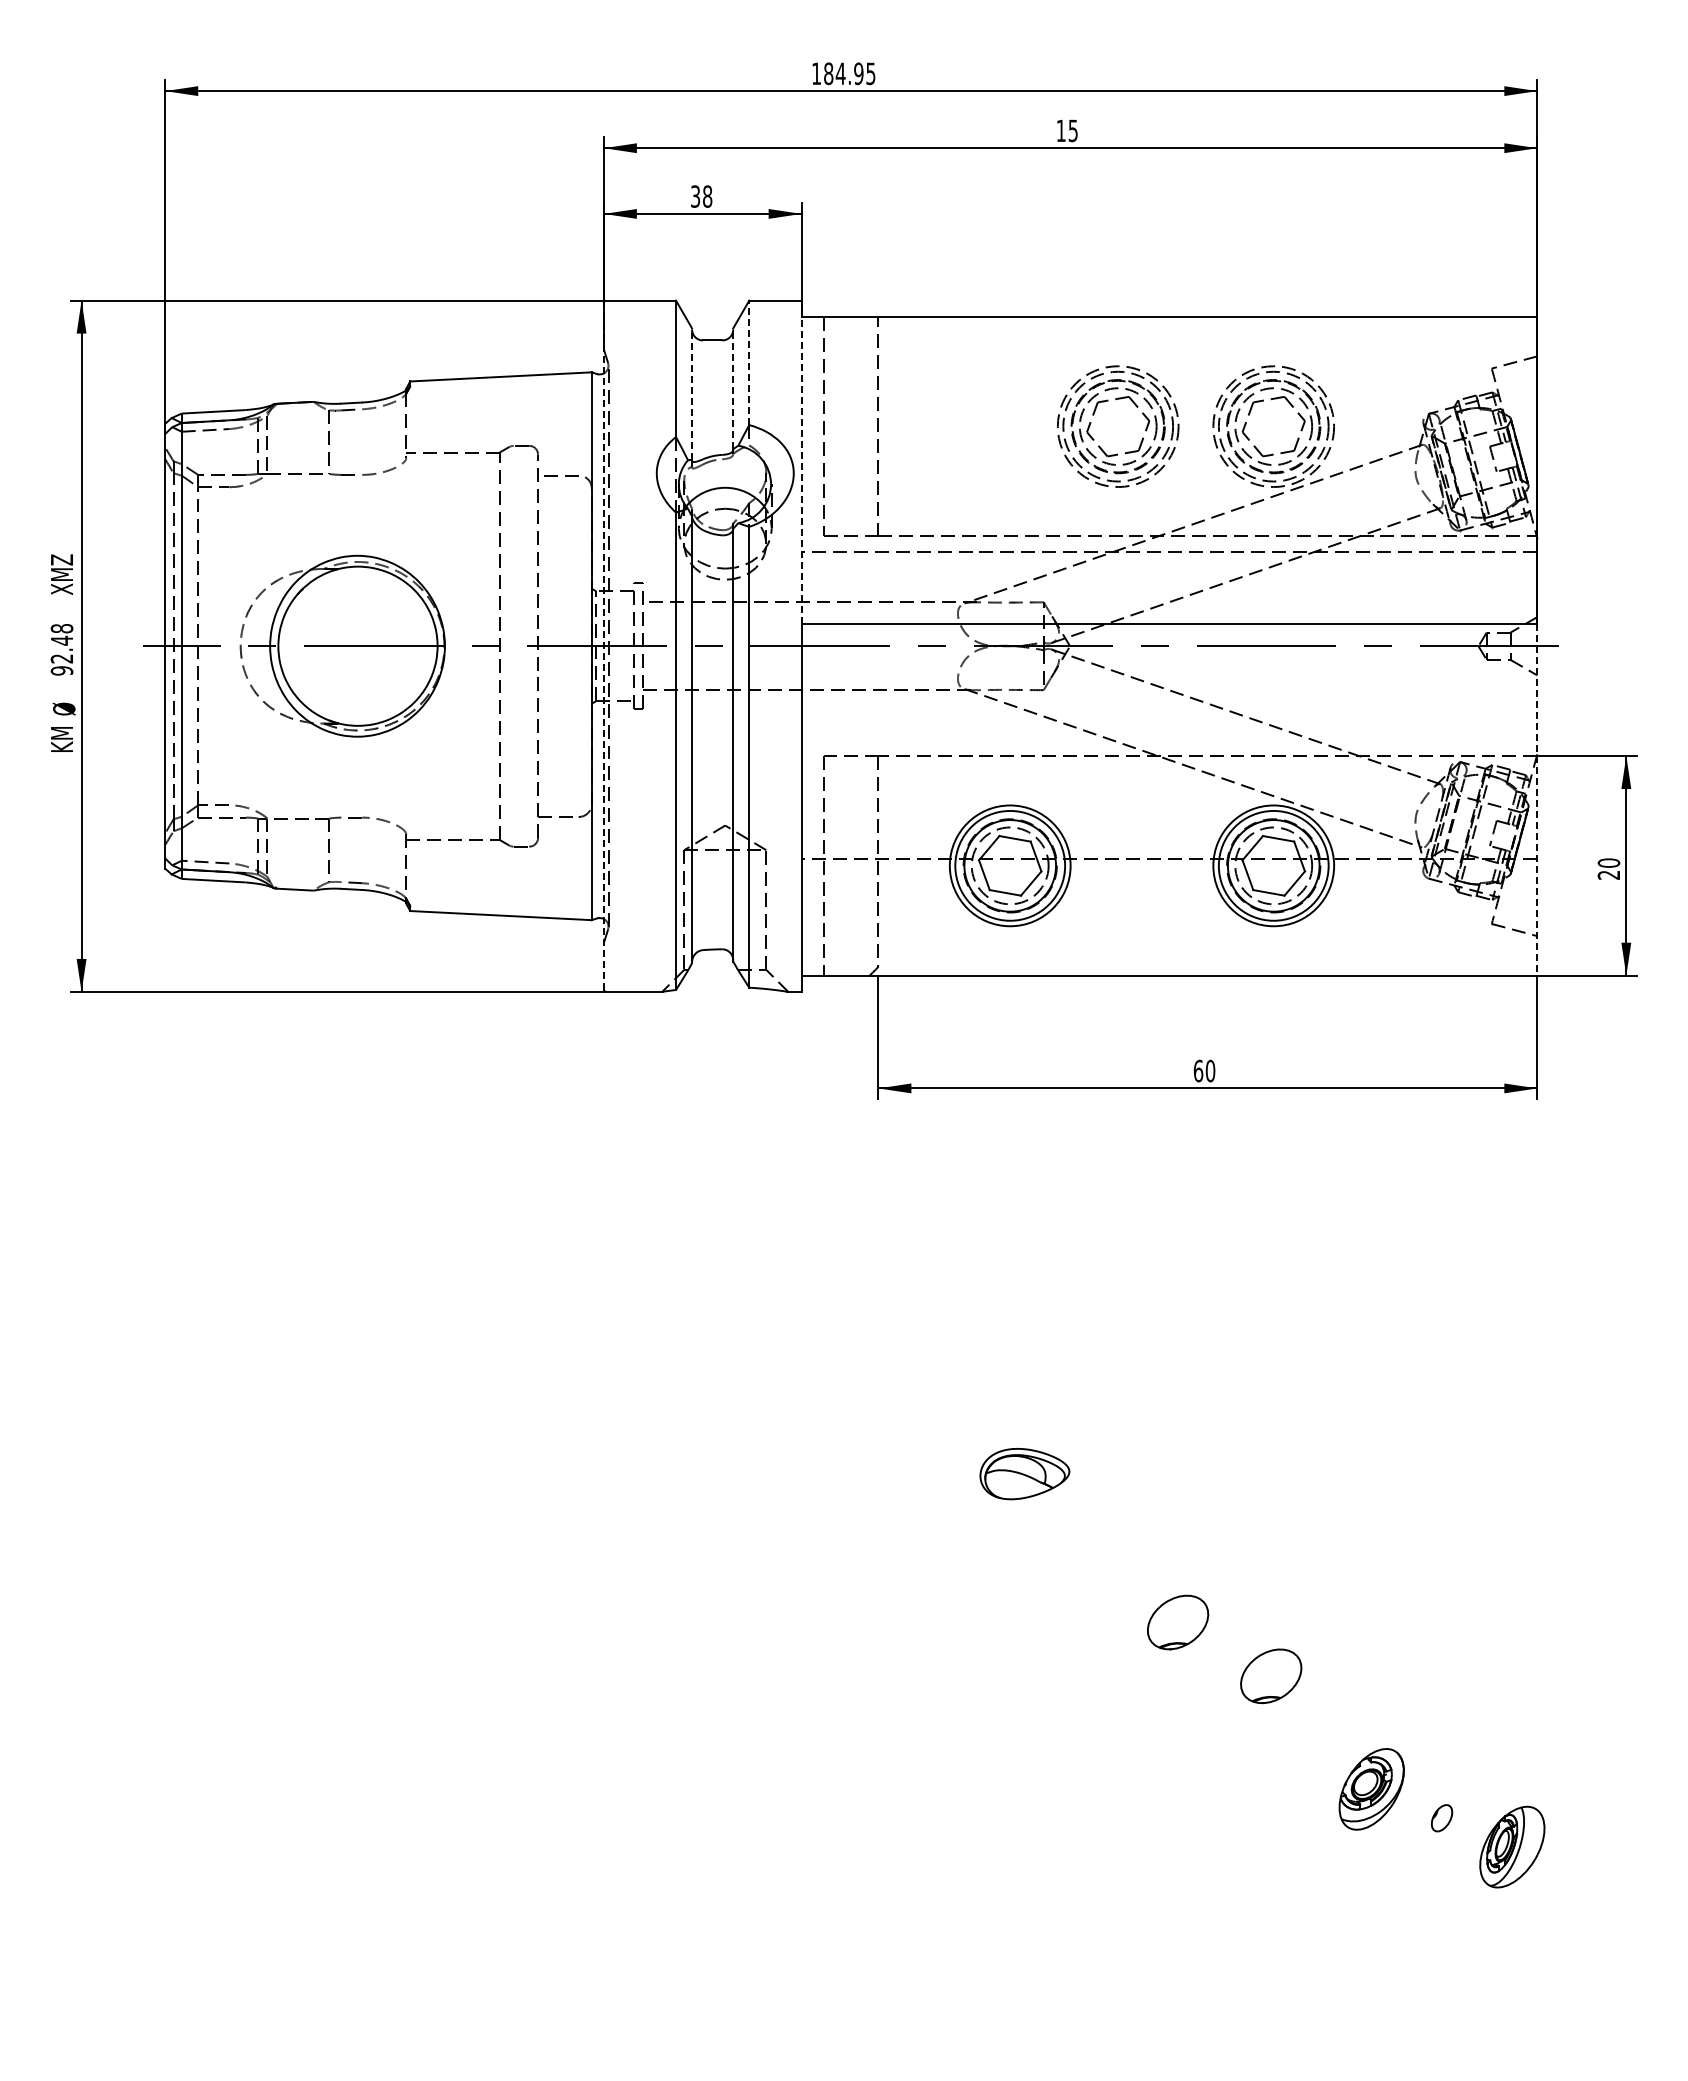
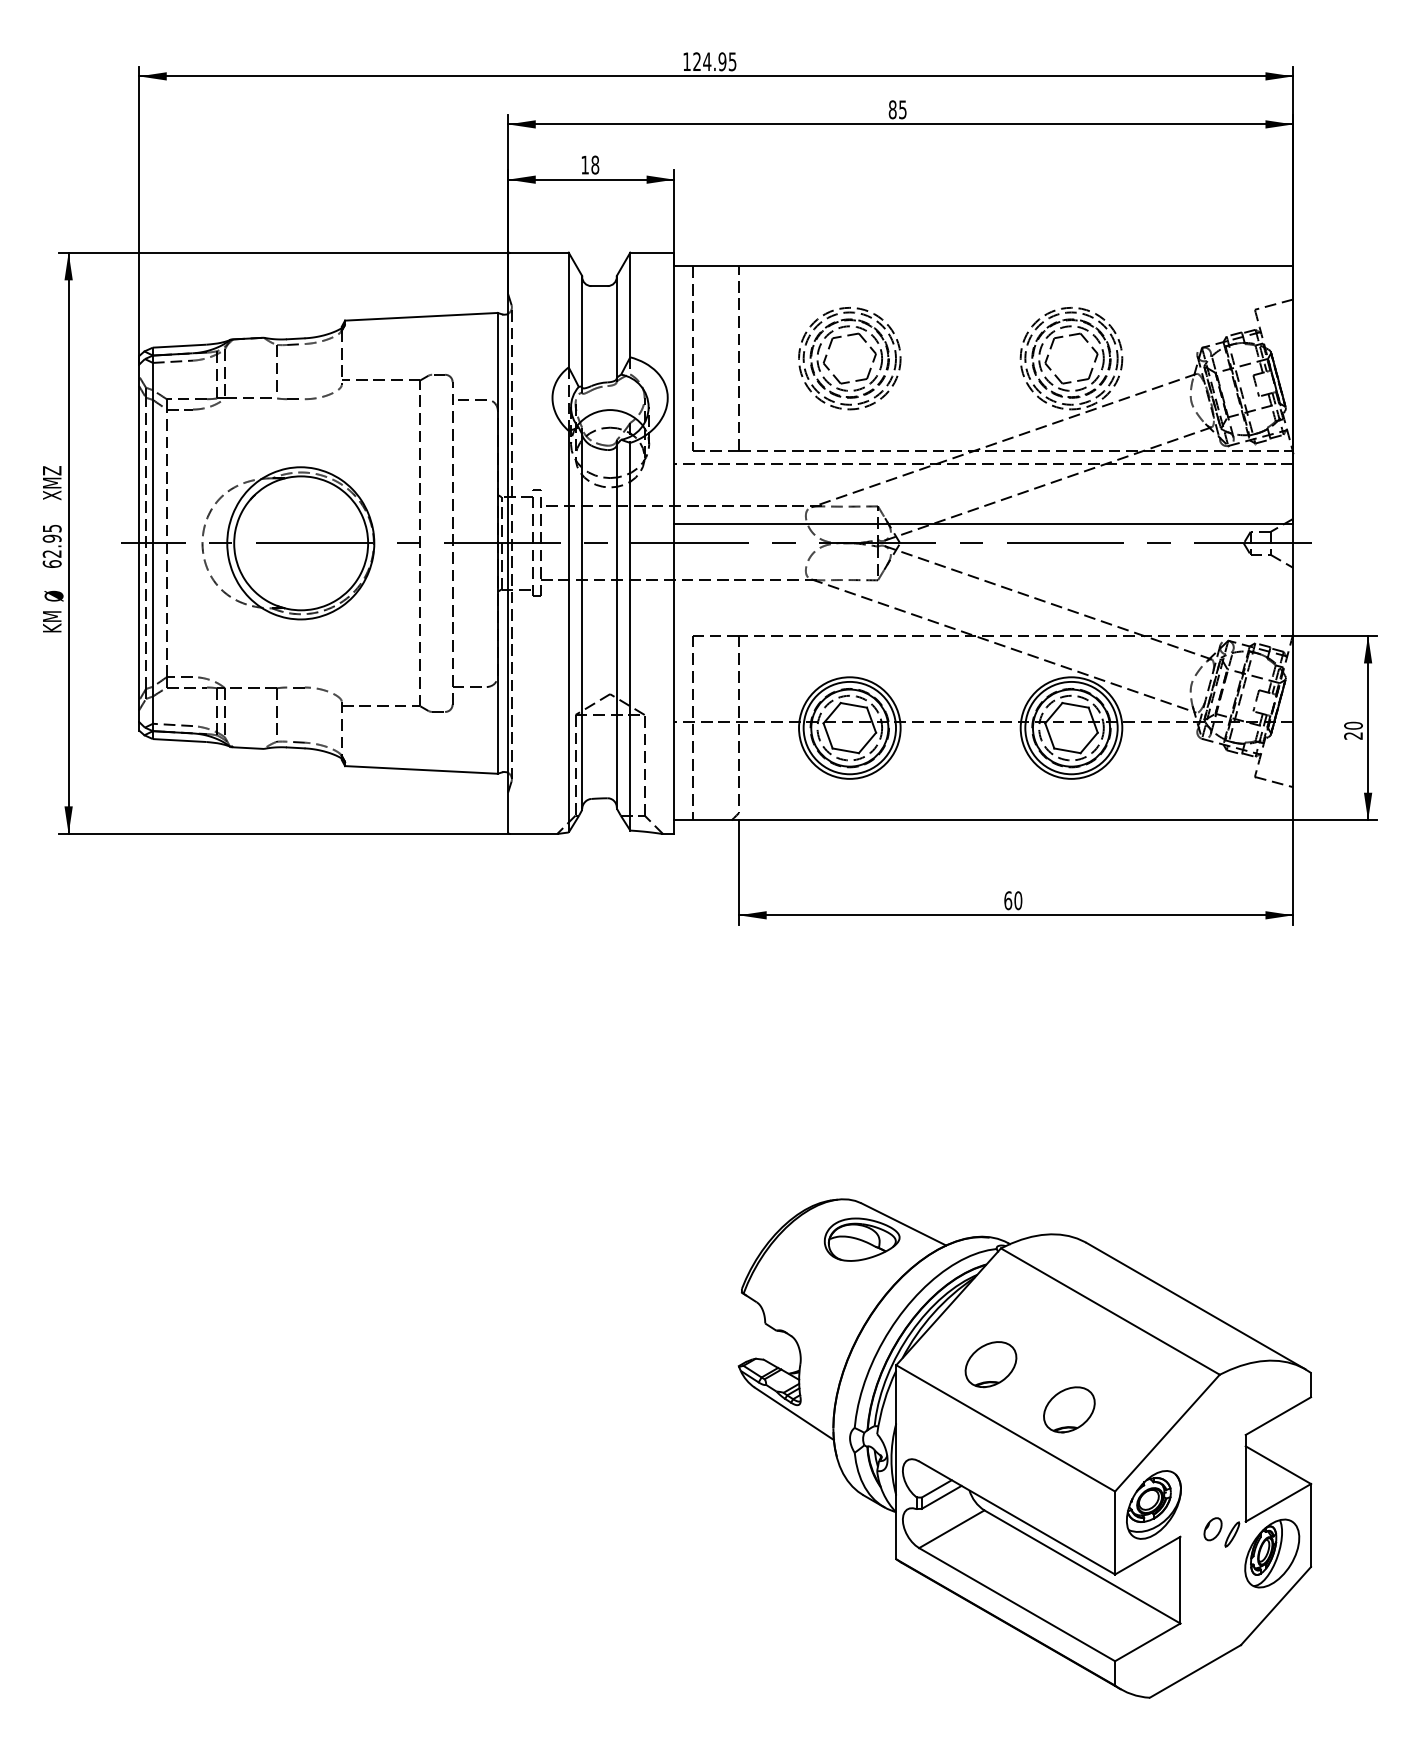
text: (828, 73) -> (696, 61), 184.95 -> 124.95
text: (1060, 130) -> (892, 109), 15 -> 85
text: (695, 196) -> (585, 165), 38 -> 18
line: (749, 362) -> (630, 304), dashed -> solid
line: (733, 388) -> (617, 326), dashed -> solid
line: (692, 394) -> (582, 331), dashed -> solid
part: (1136, 407) -> (865, 342), moved
line: (801, 469) -> (674, 394), dashed -> solid
line: (603, 645) -> (507, 542), dashed -> solid
text: (61, 649) -> (51, 546), 92.48 -> 62.95
line: (1537, 799) -> (1293, 672), dashed -> solid
part: (1218, 1722) -> (1025, 1448), added

